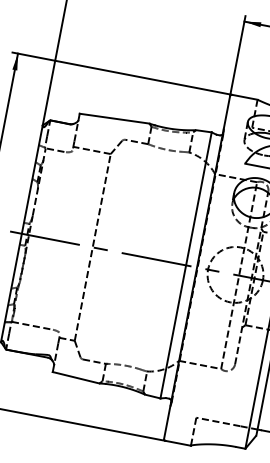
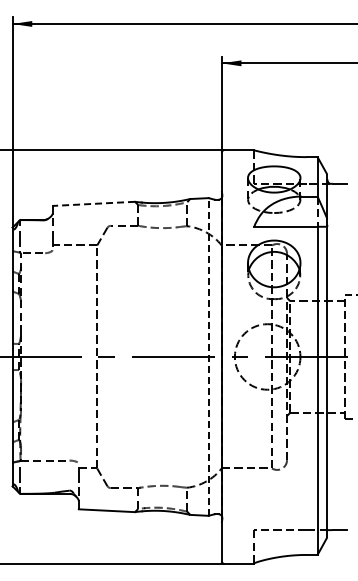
line: (114, 118) -> (93, 203), solid -> dashed
line: (186, 264) -> (208, 356), solid -> dashed

